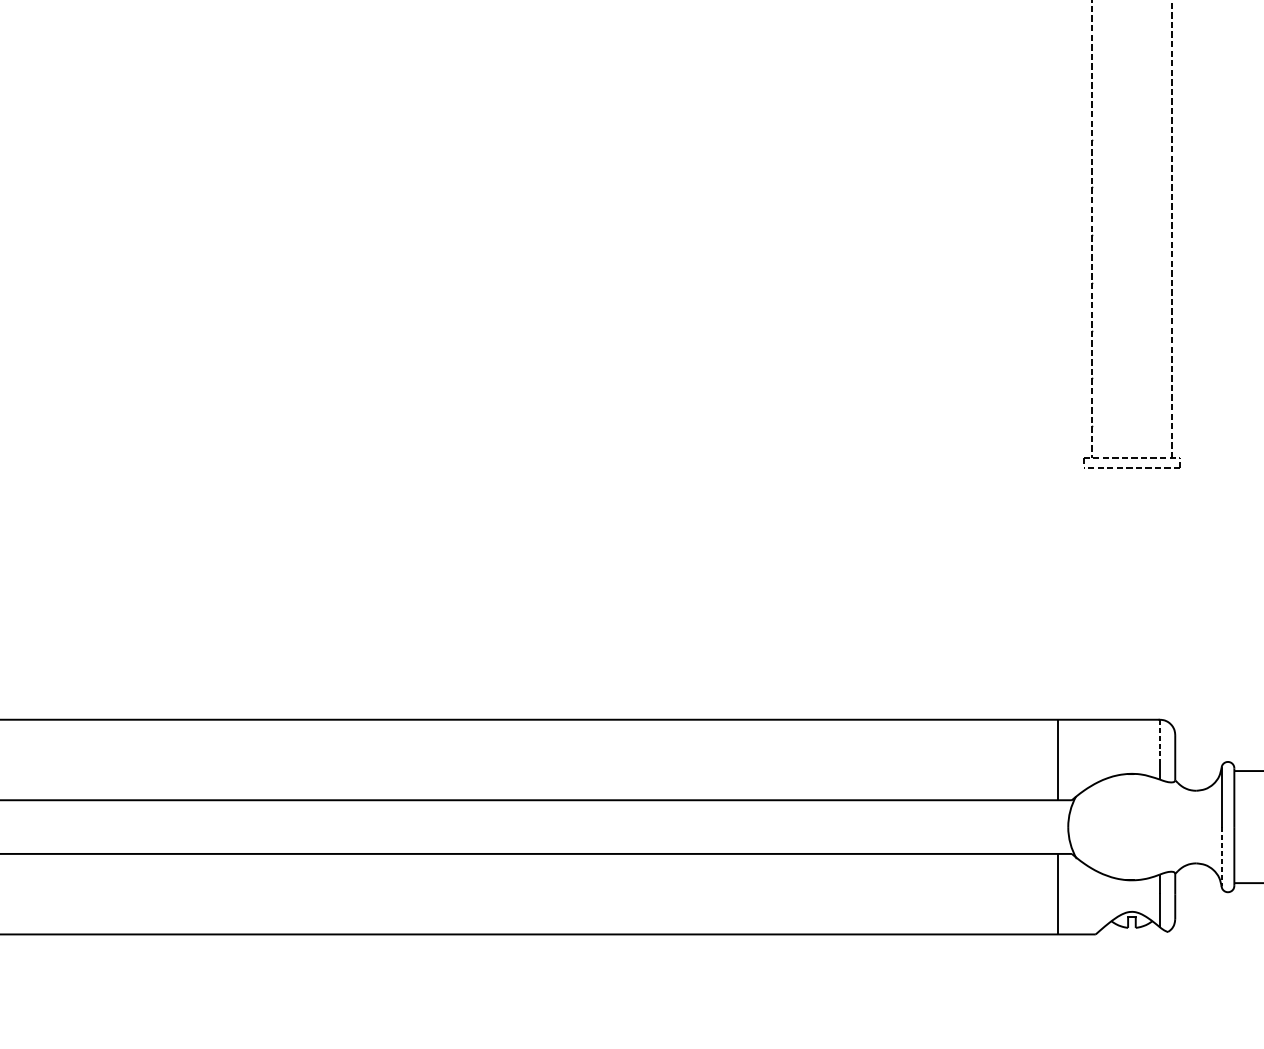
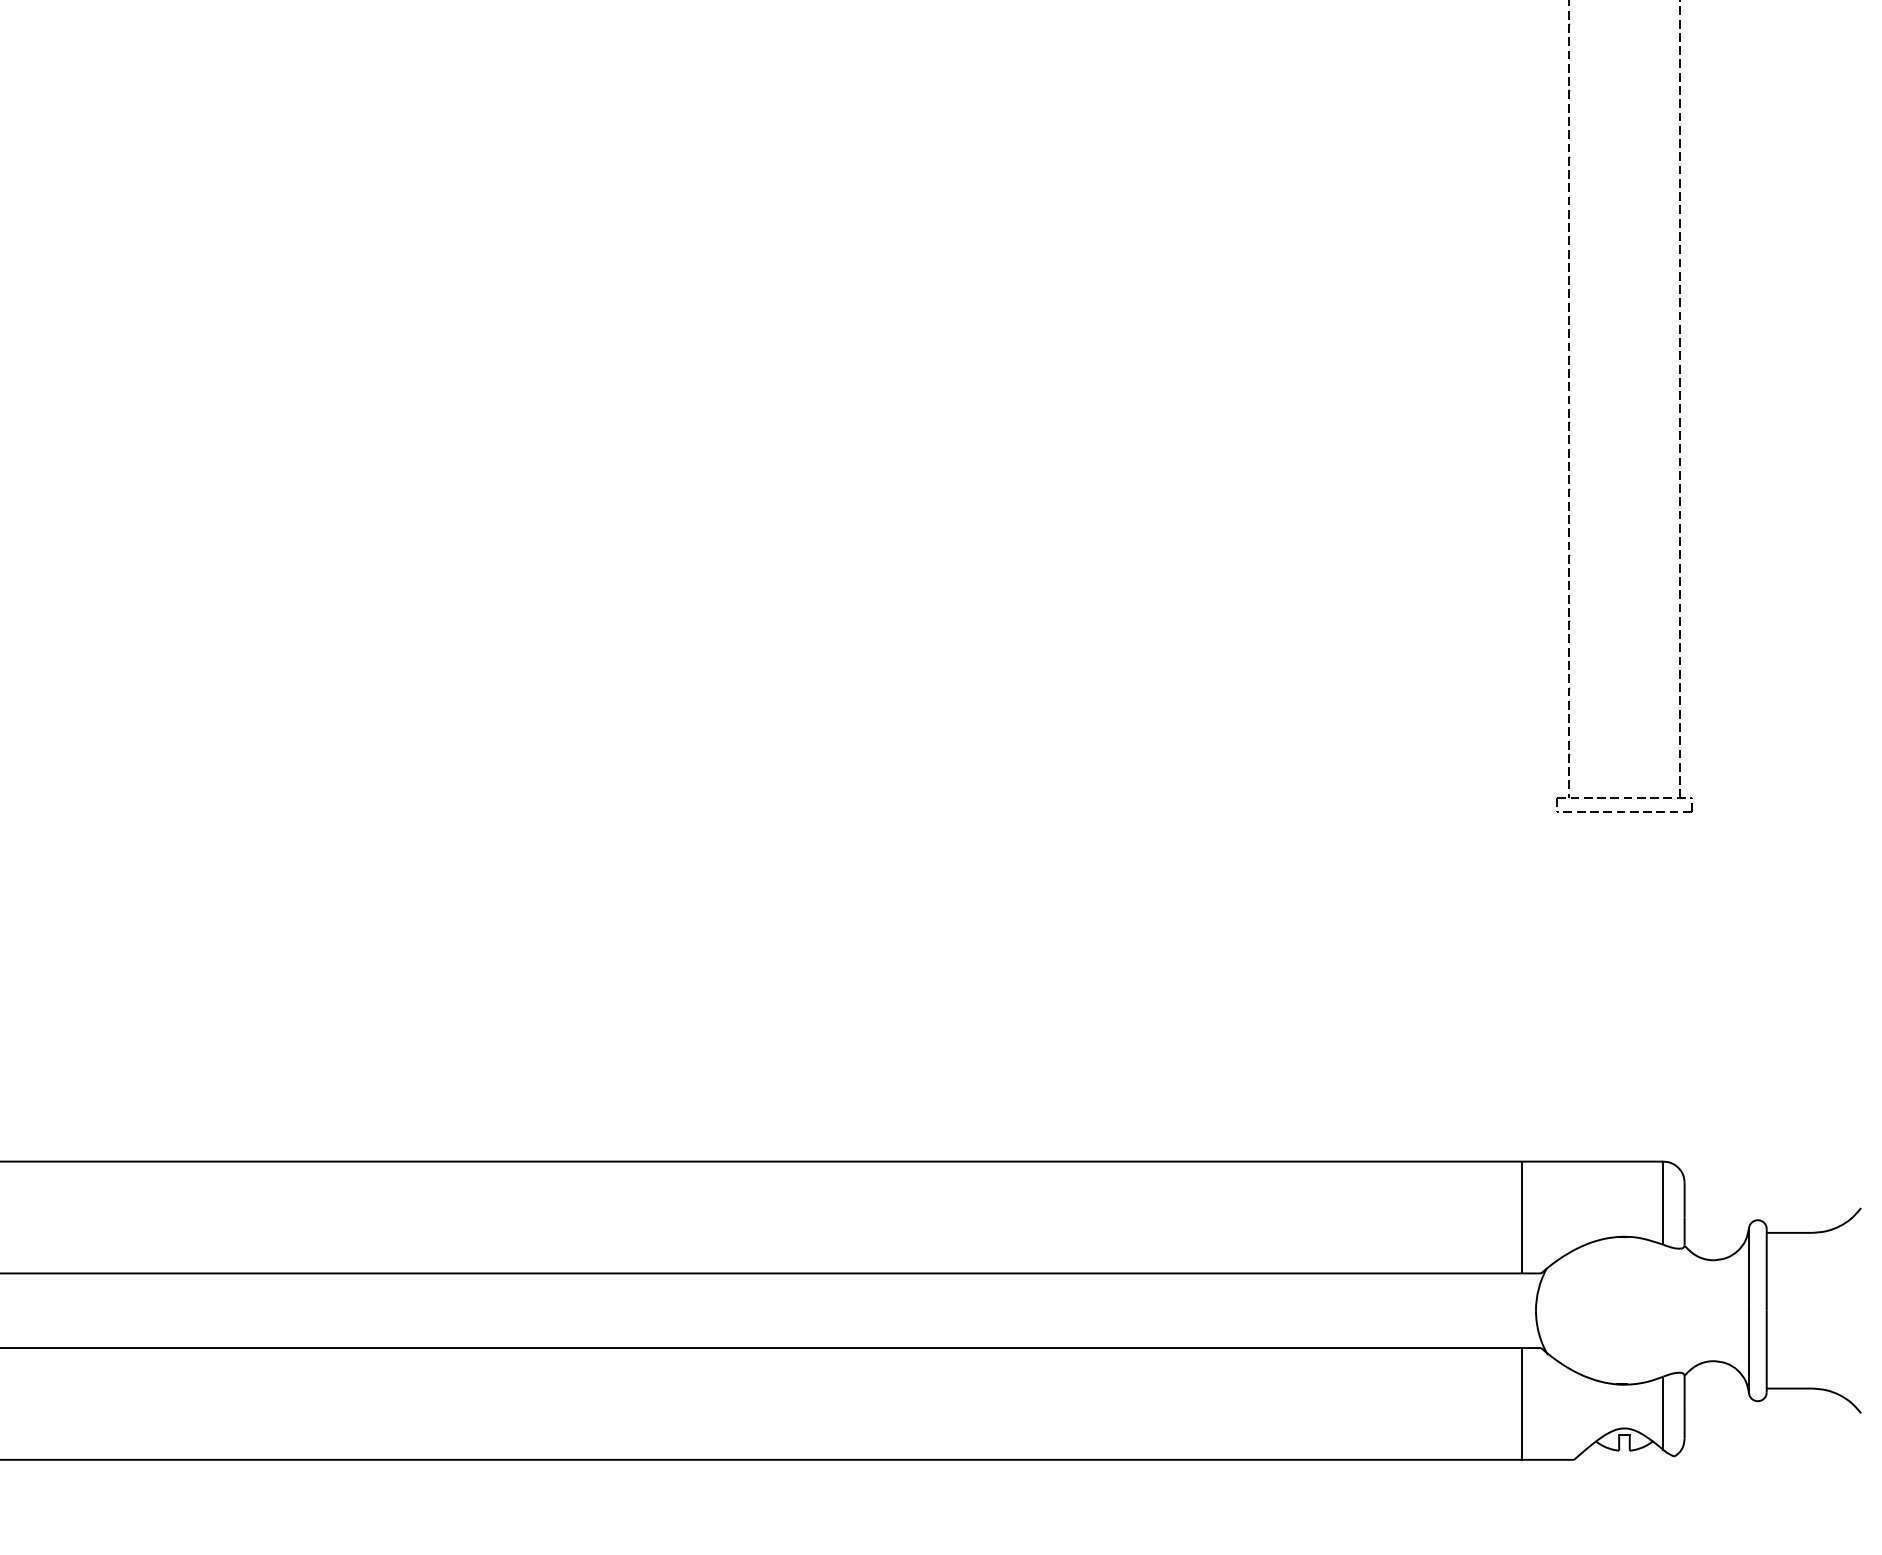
line: (1160, 739) -> (1663, 1189), dashed -> solid
line: (1221, 857) -> (1749, 1352), dashed -> solid

